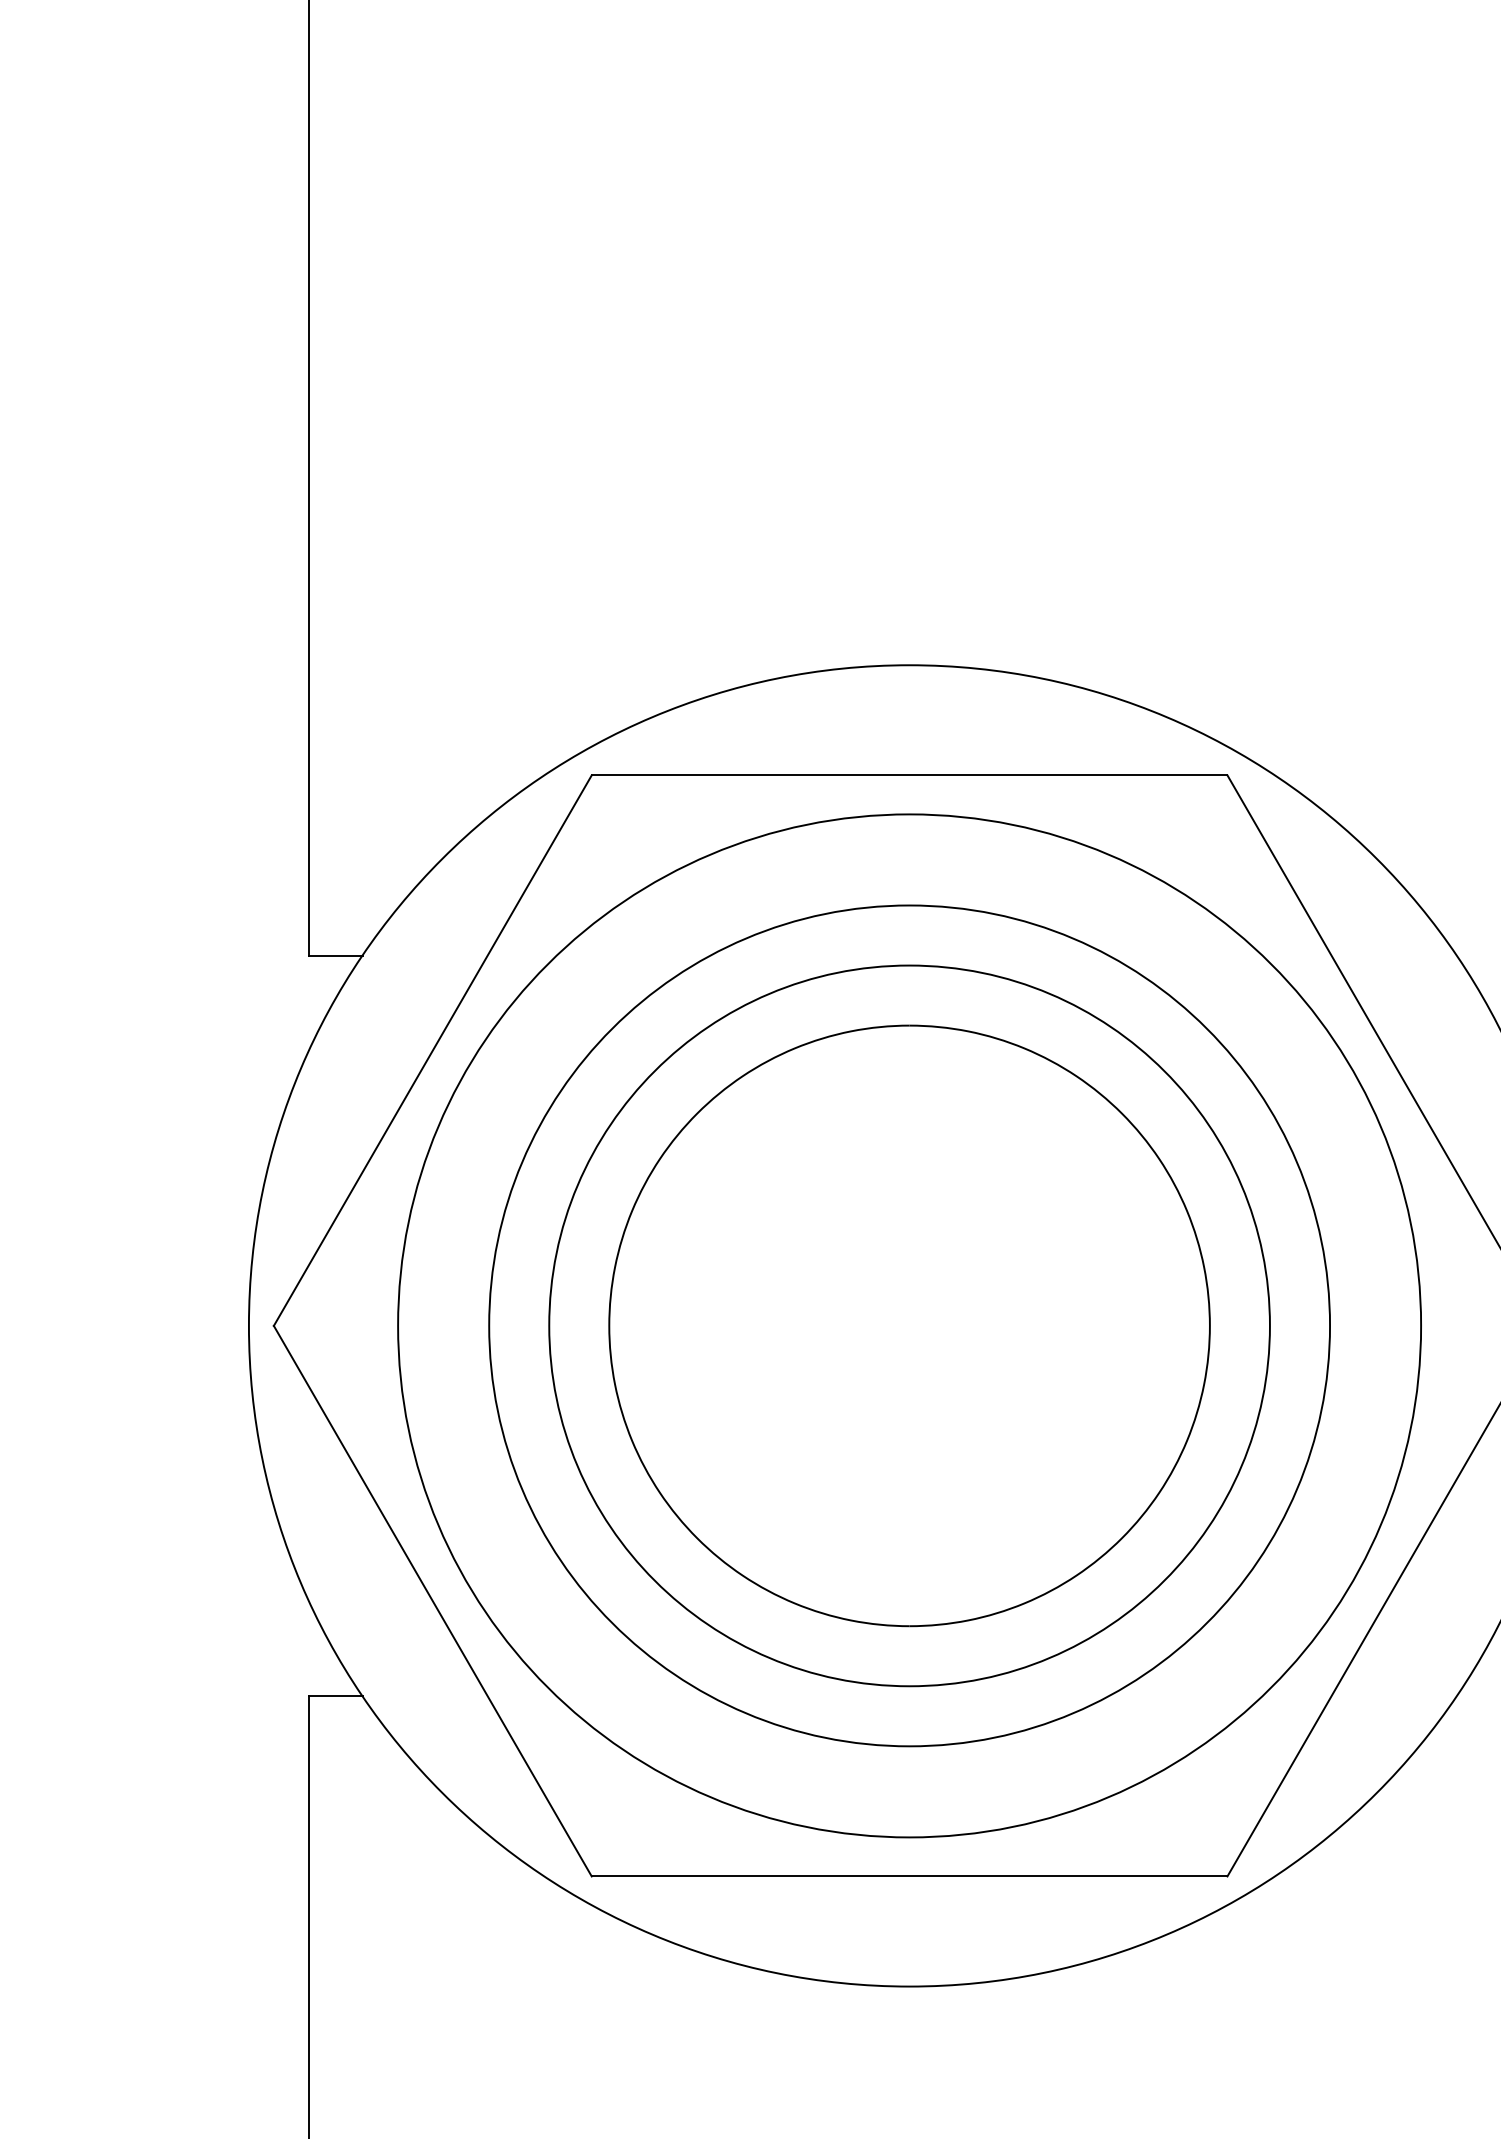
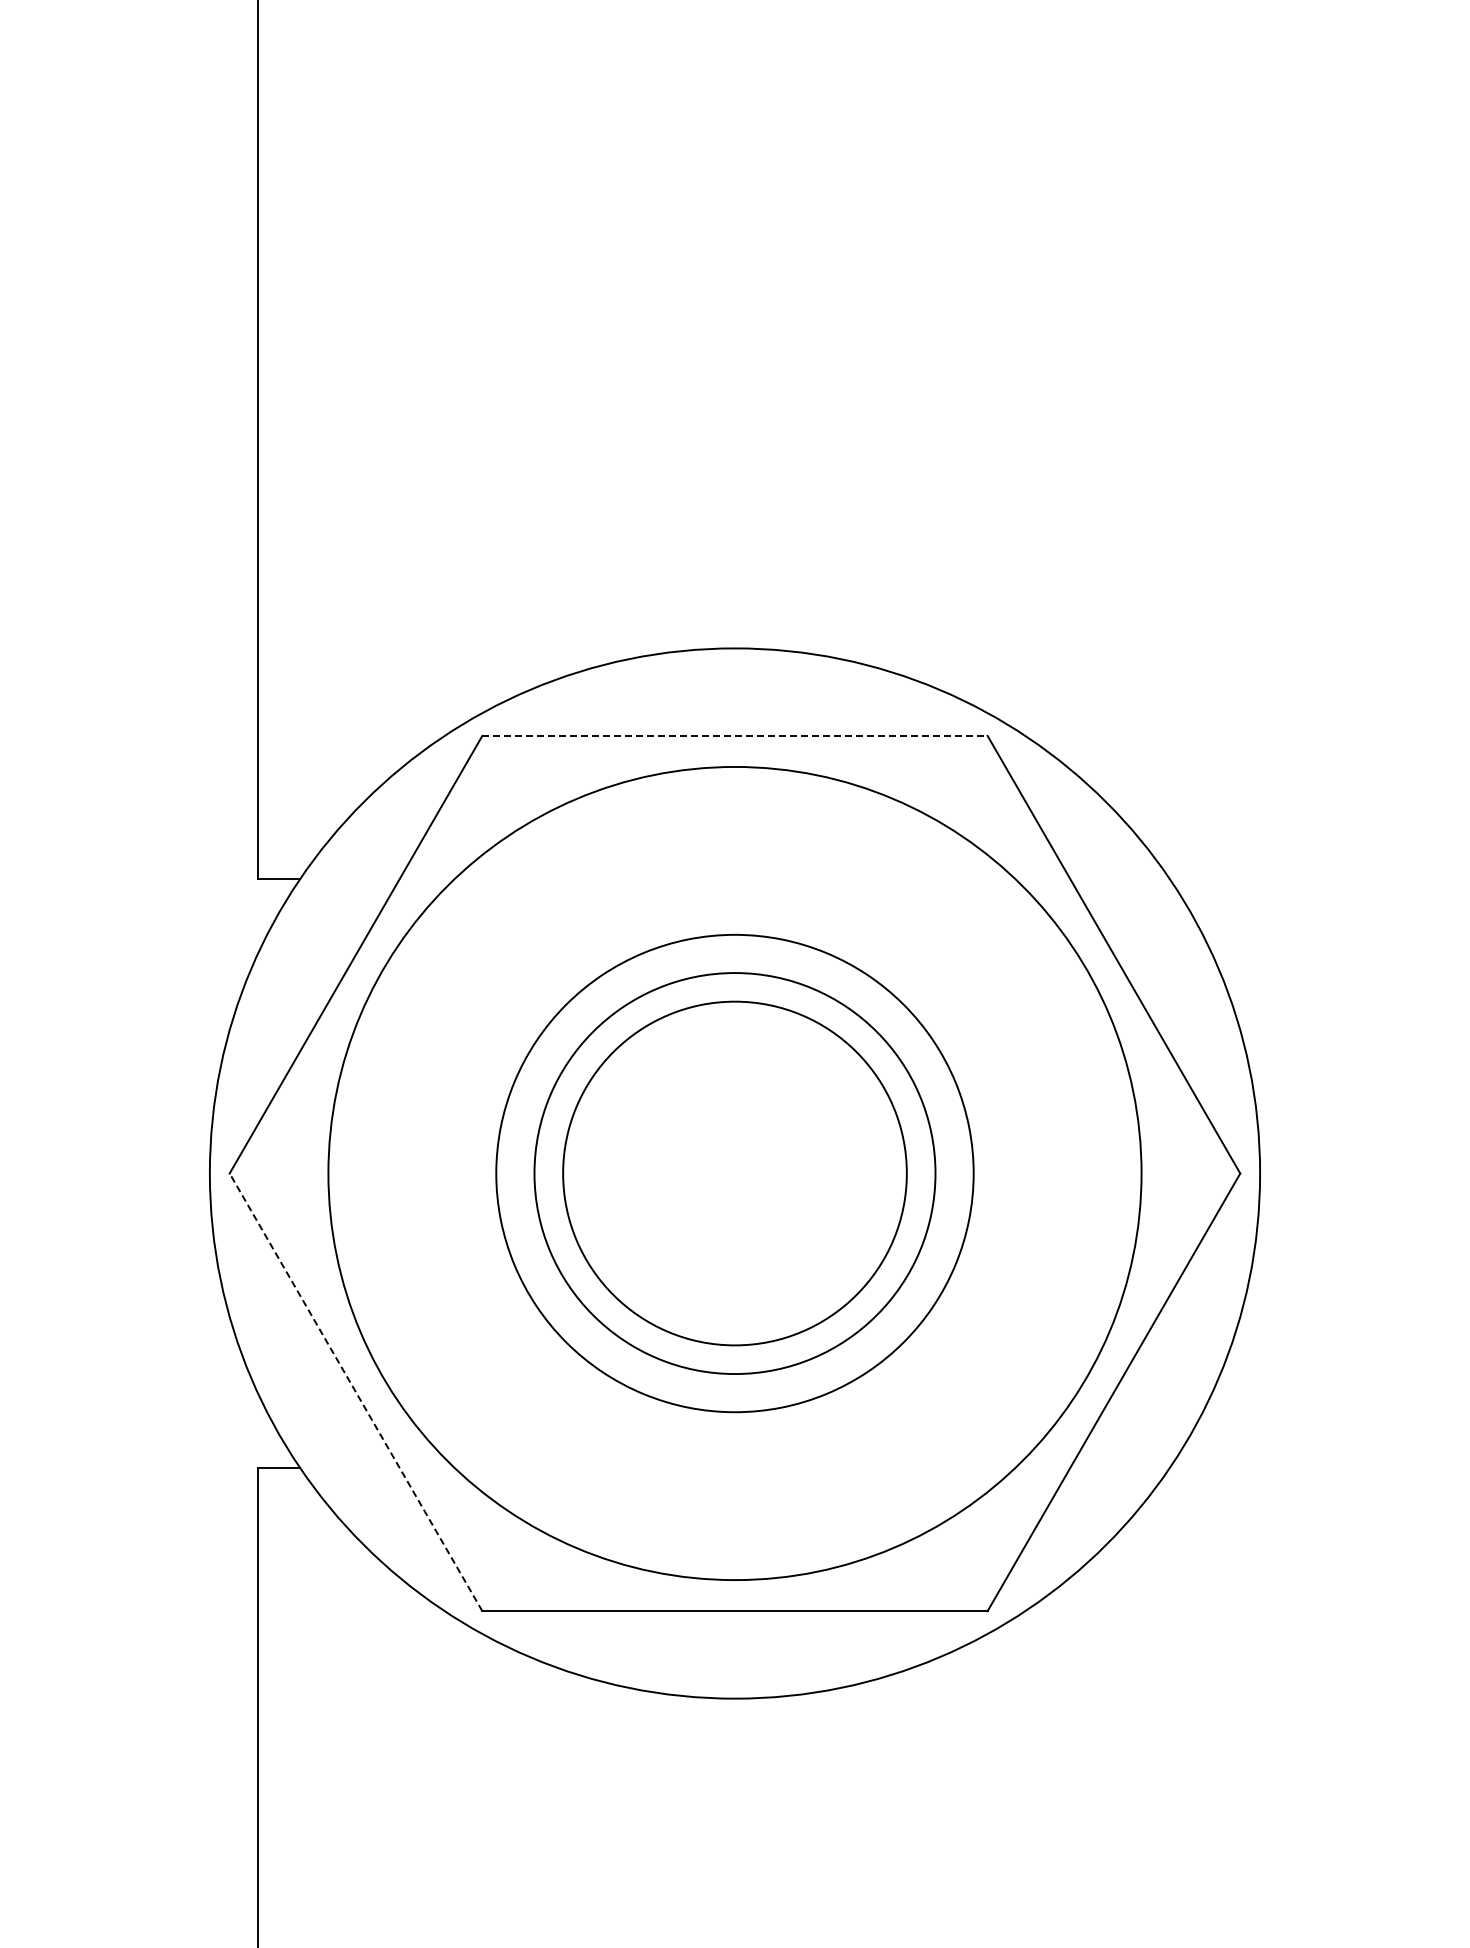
line: (908, 774) -> (734, 735), solid -> dashed
circle: (908, 1325) -> (734, 1173), size x0.6
circle: (908, 1325) -> (734, 1173), size x0.6
line: (433, 1601) -> (356, 1392), solid -> dashed

